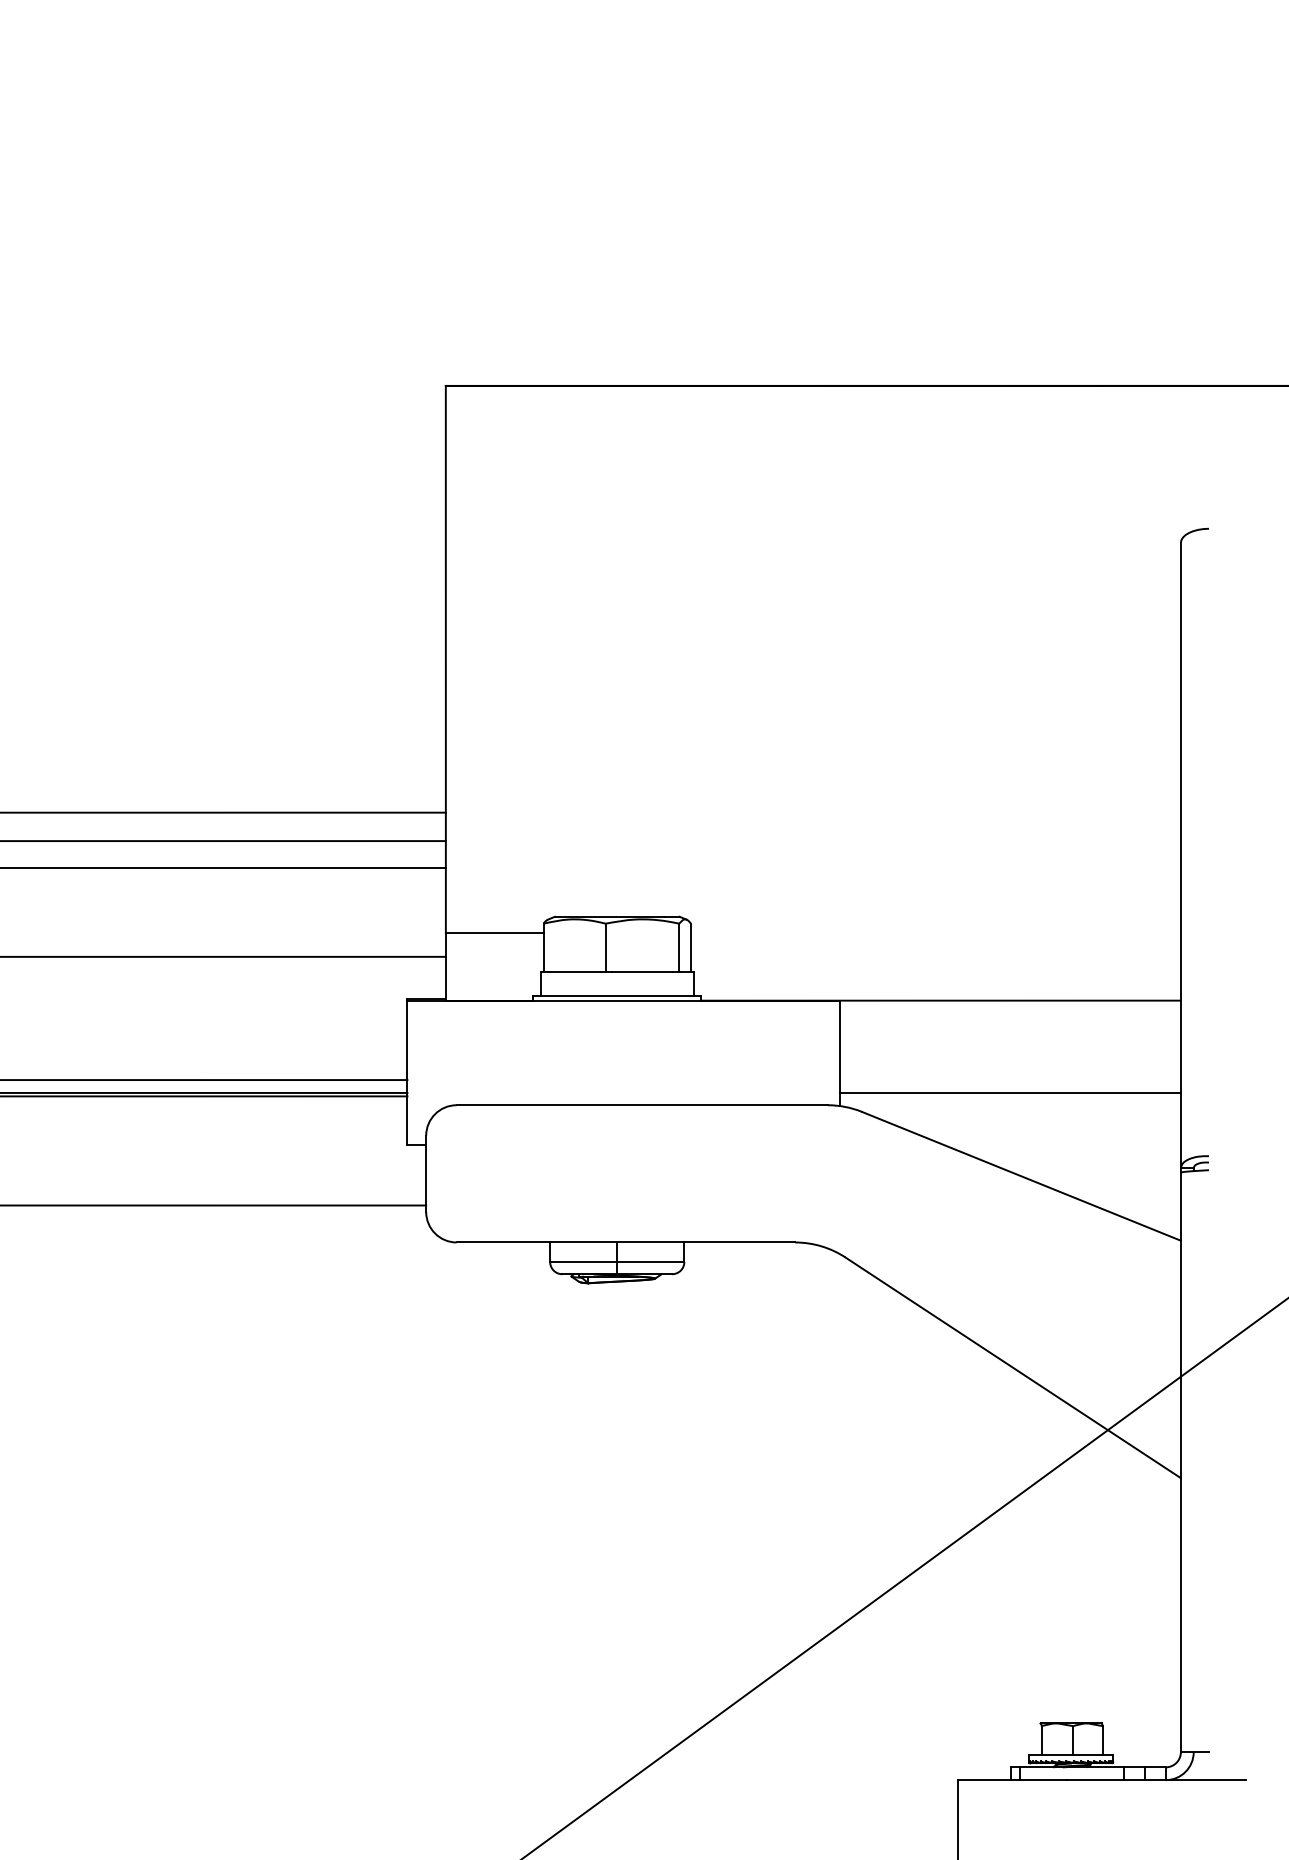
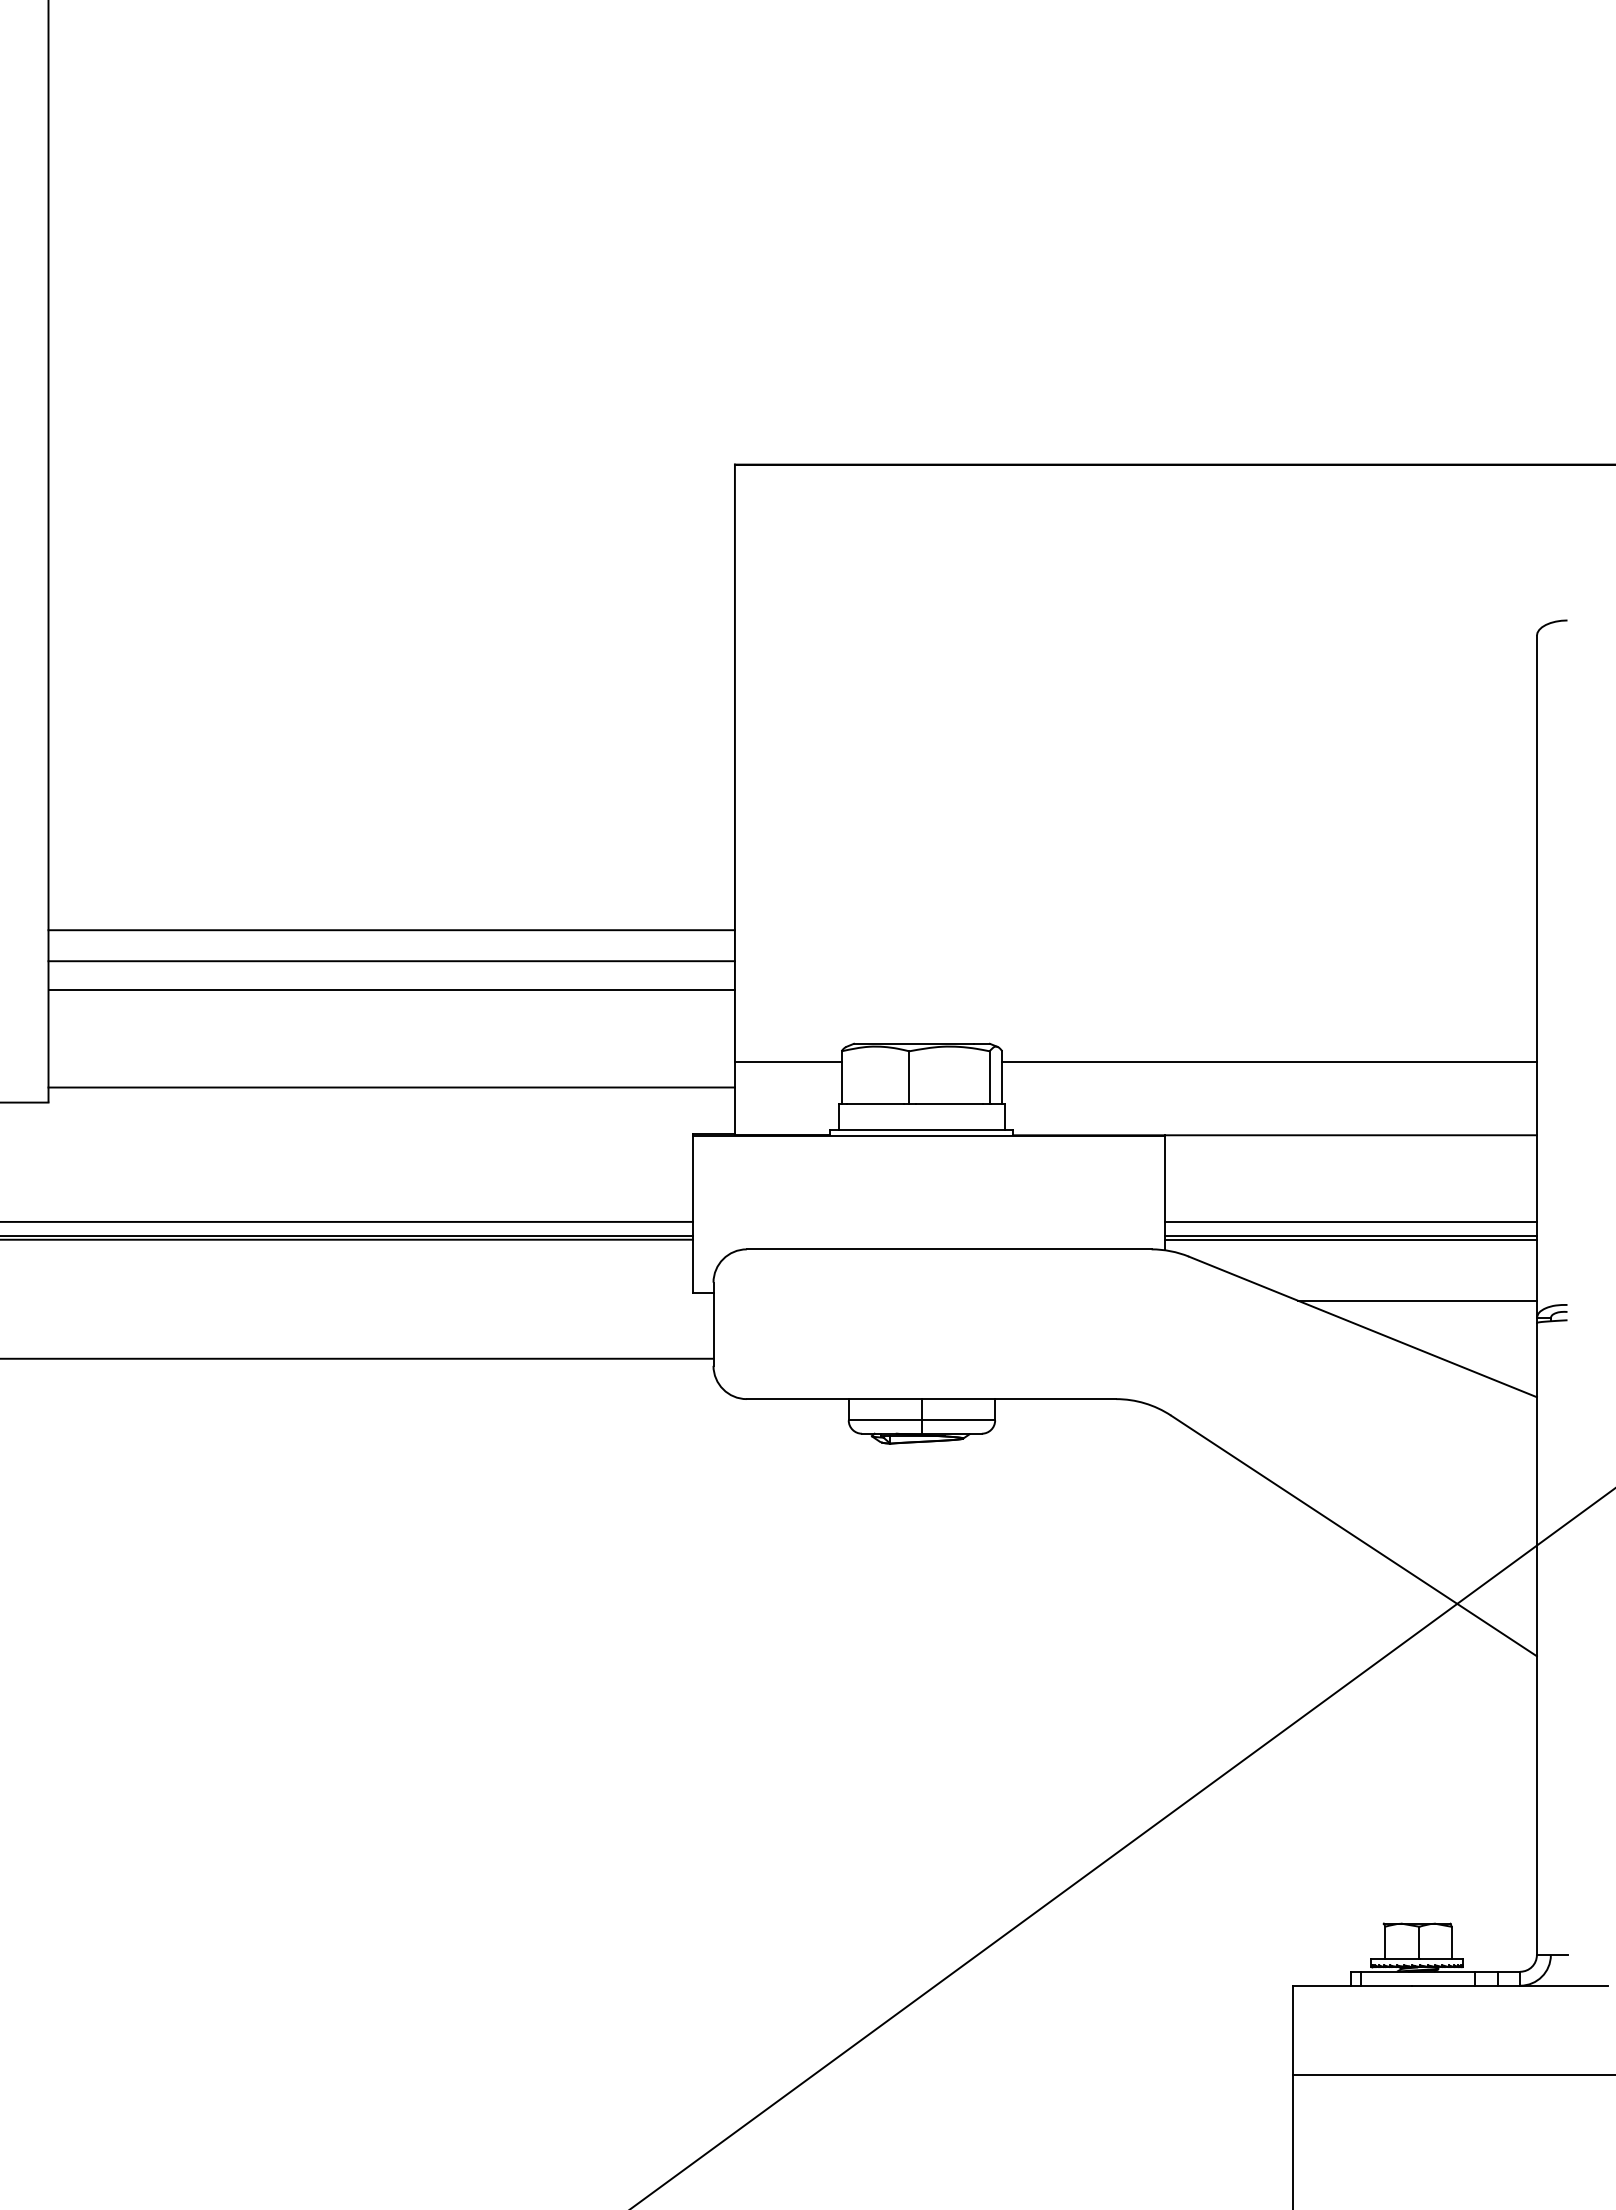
line: (935, 933) -> (1269, 1061), added
line: (1010, 1079) -> (1350, 1221), added
line: (1010, 1096) -> (1350, 1239), added
line: (1070, 1152) -> (1416, 1300), added

